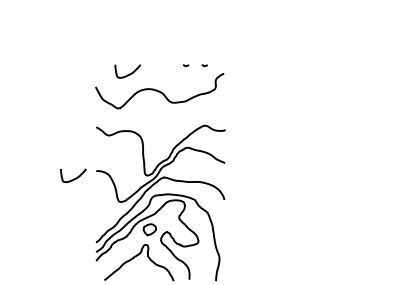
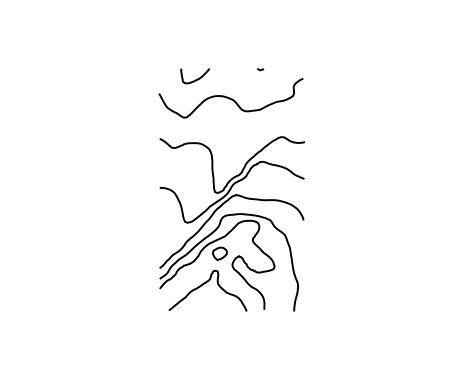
curve: (204, 65) -> (281, 69), removed
curve: (75, 177) -> (136, 195), removed

